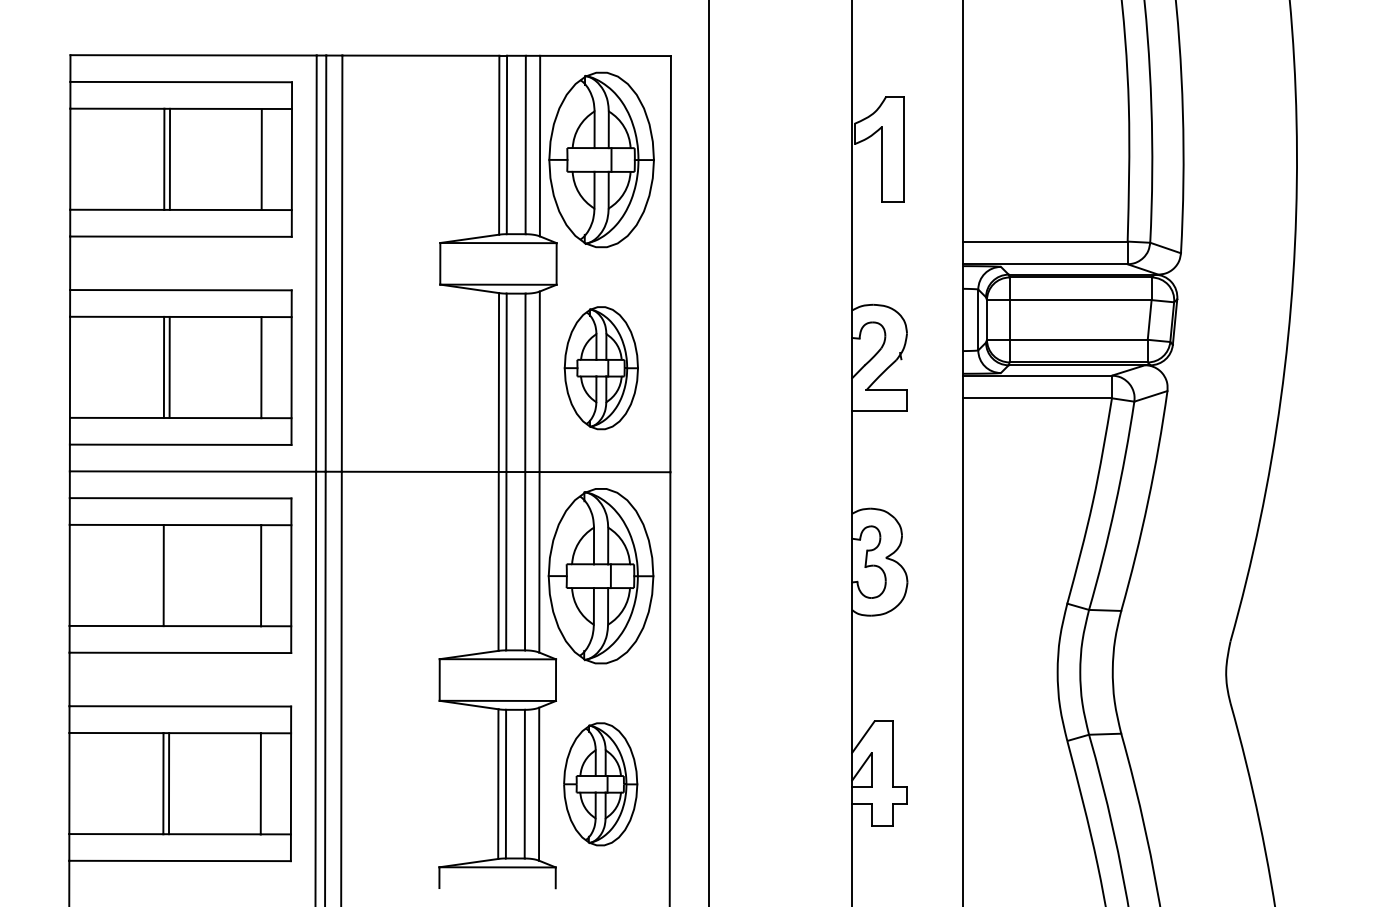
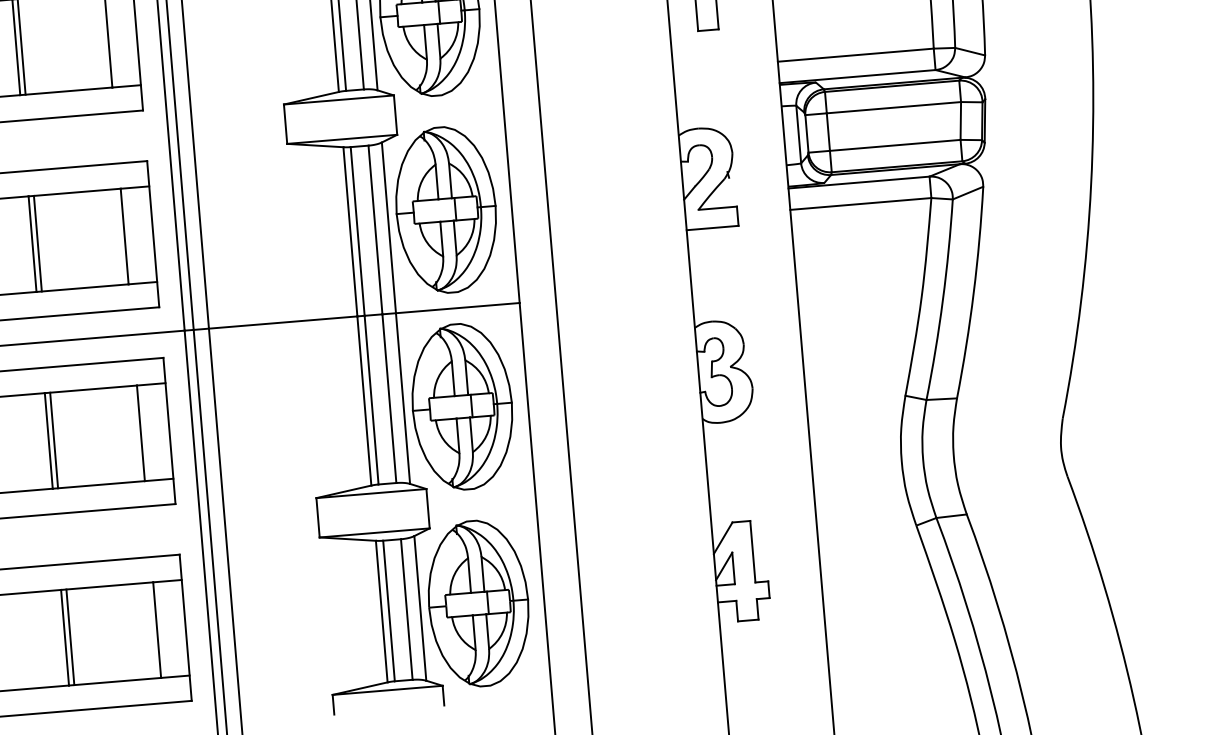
part: (601, 368) -> (446, 210), size x1.43
line: (169, 575) -> (54, 440), added
part: (600, 784) -> (478, 603), size x1.43

